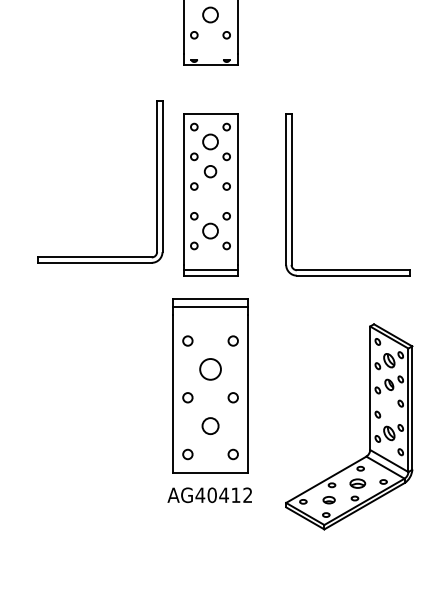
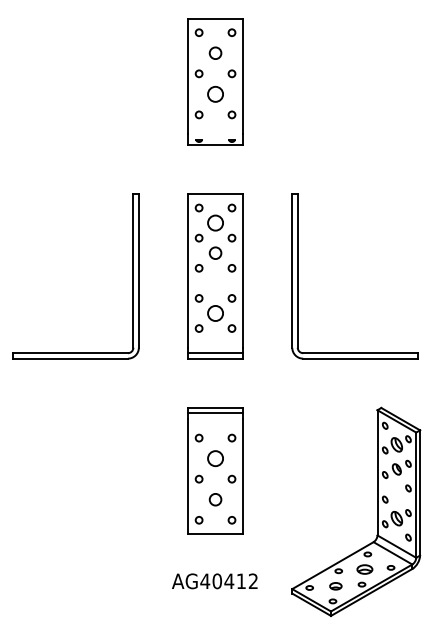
part: (156, 181) -> (132, 276), moved
part: (210, 385) -> (215, 470), size x0.71

